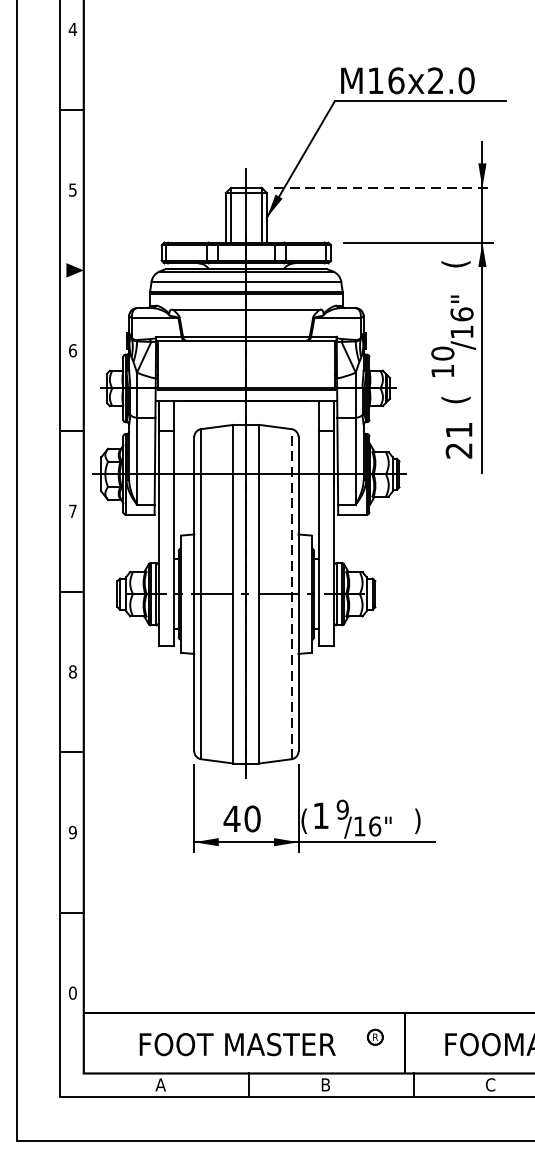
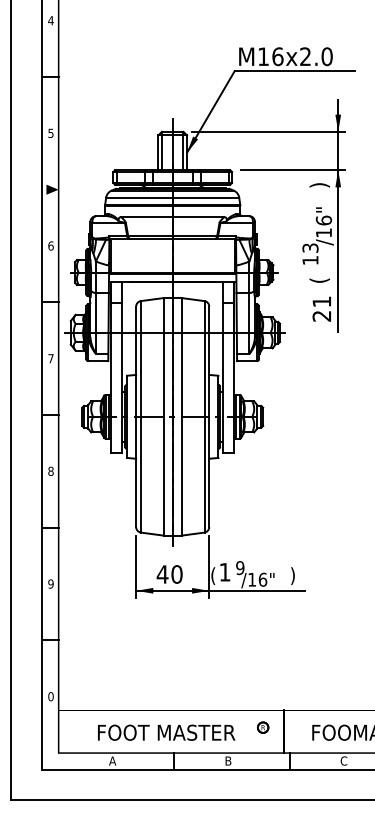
line: (382, 187) -> (268, 131), dashed -> solid
text: (455, 264) -> (319, 185), ( -> )
text: (442, 352) -> (310, 247), 10 -> 13
line: (291, 593) -> (204, 416), dashed -> solid

